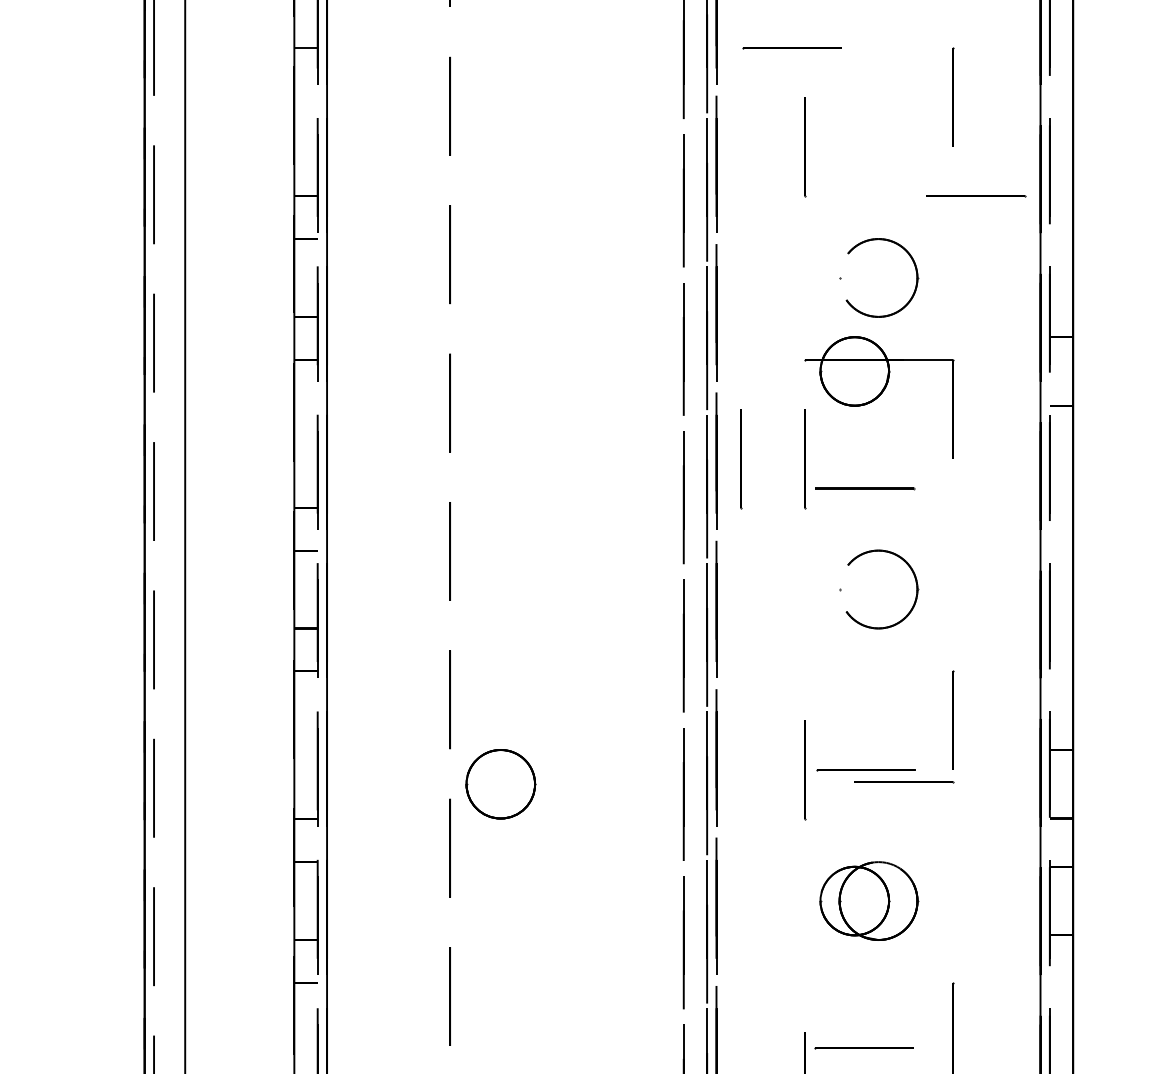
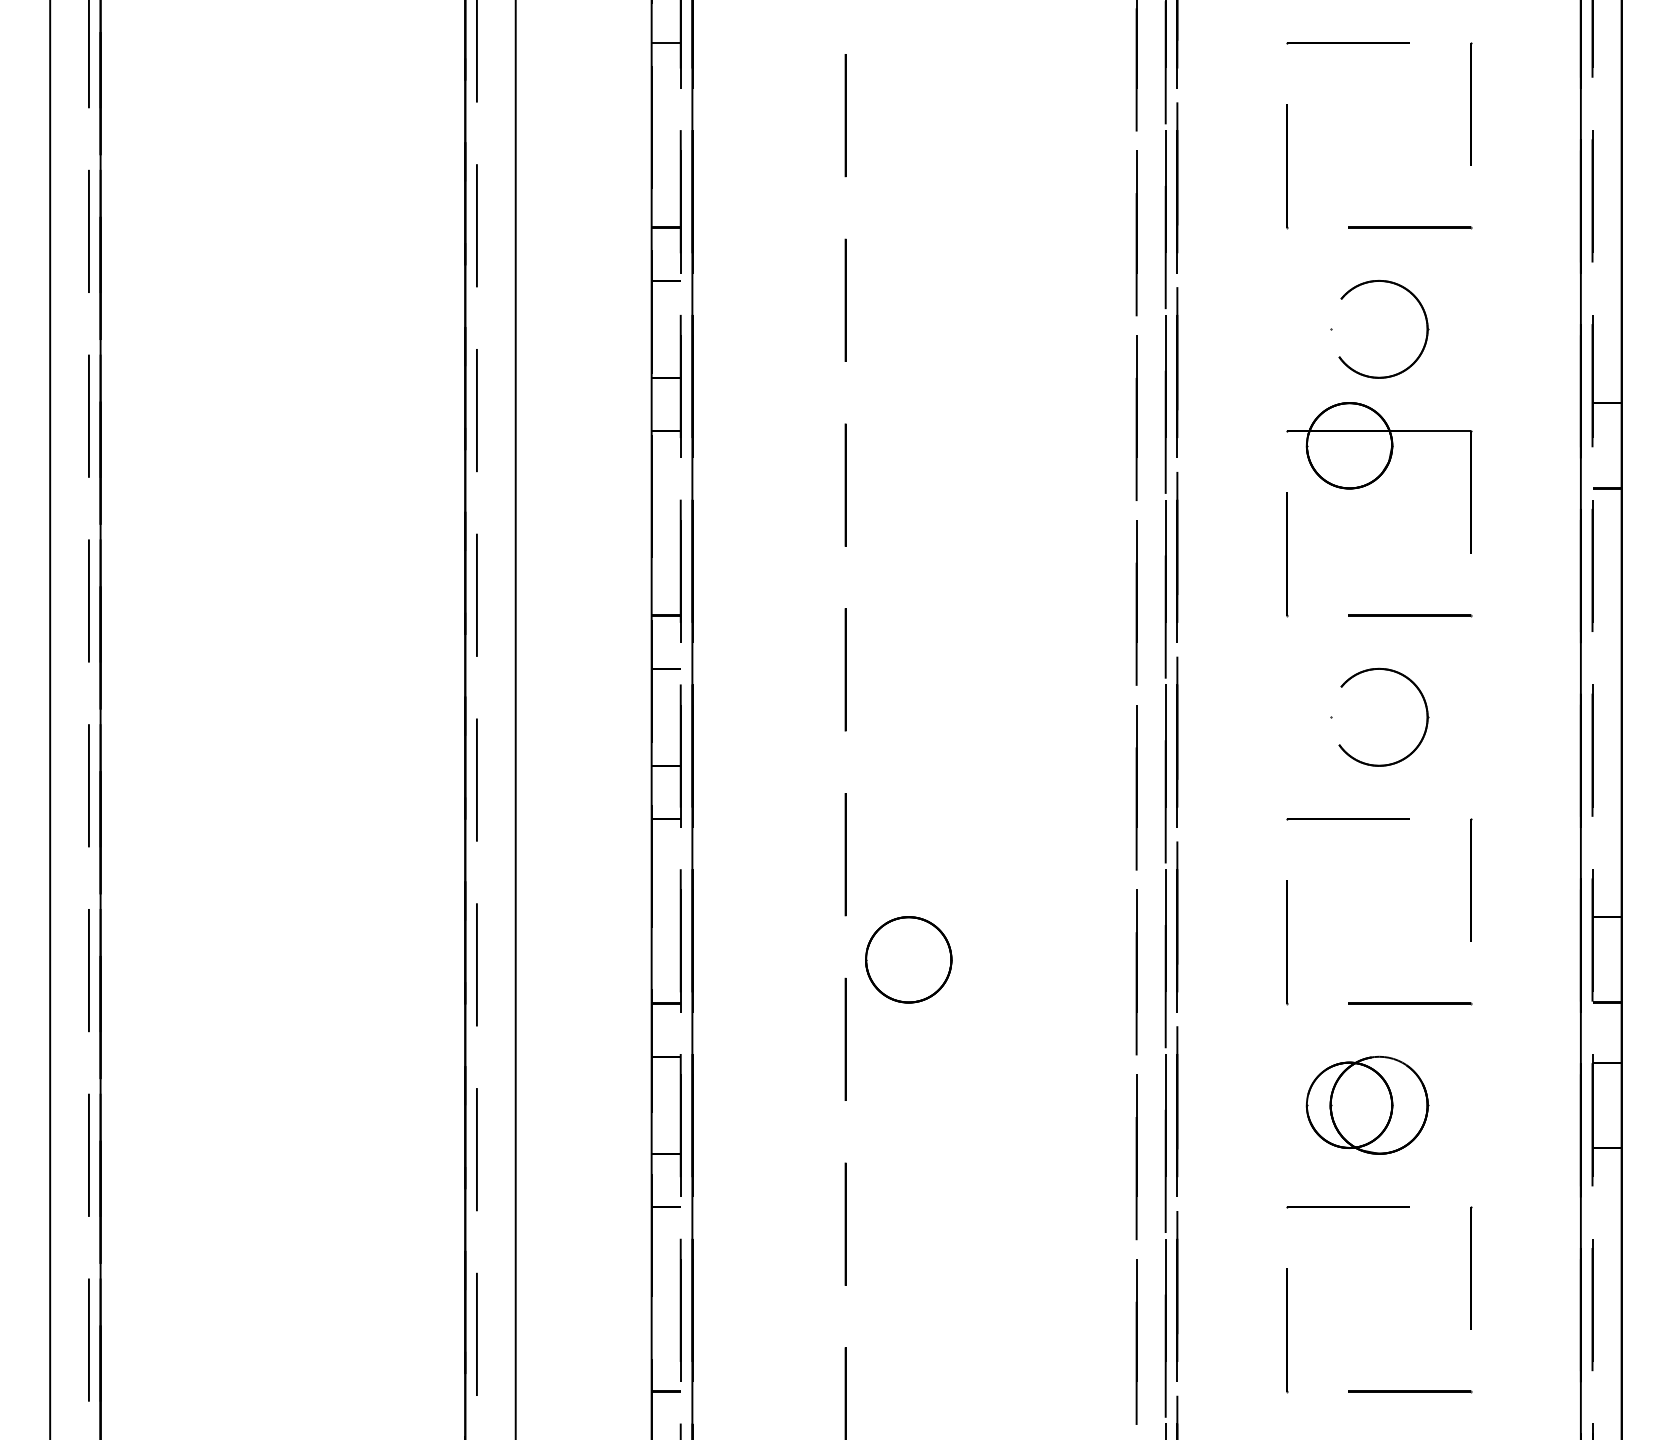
line: (791, 48) -> (1347, 43), moved
line: (975, 196) -> (1410, 227), moved
line: (741, 458) -> (1208, 554), removed
line: (865, 488) -> (1410, 615), moved
line: (865, 770) -> (1347, 819), moved
line: (903, 781) -> (1410, 1003), moved
line: (863, 1048) -> (1347, 1207), moved

